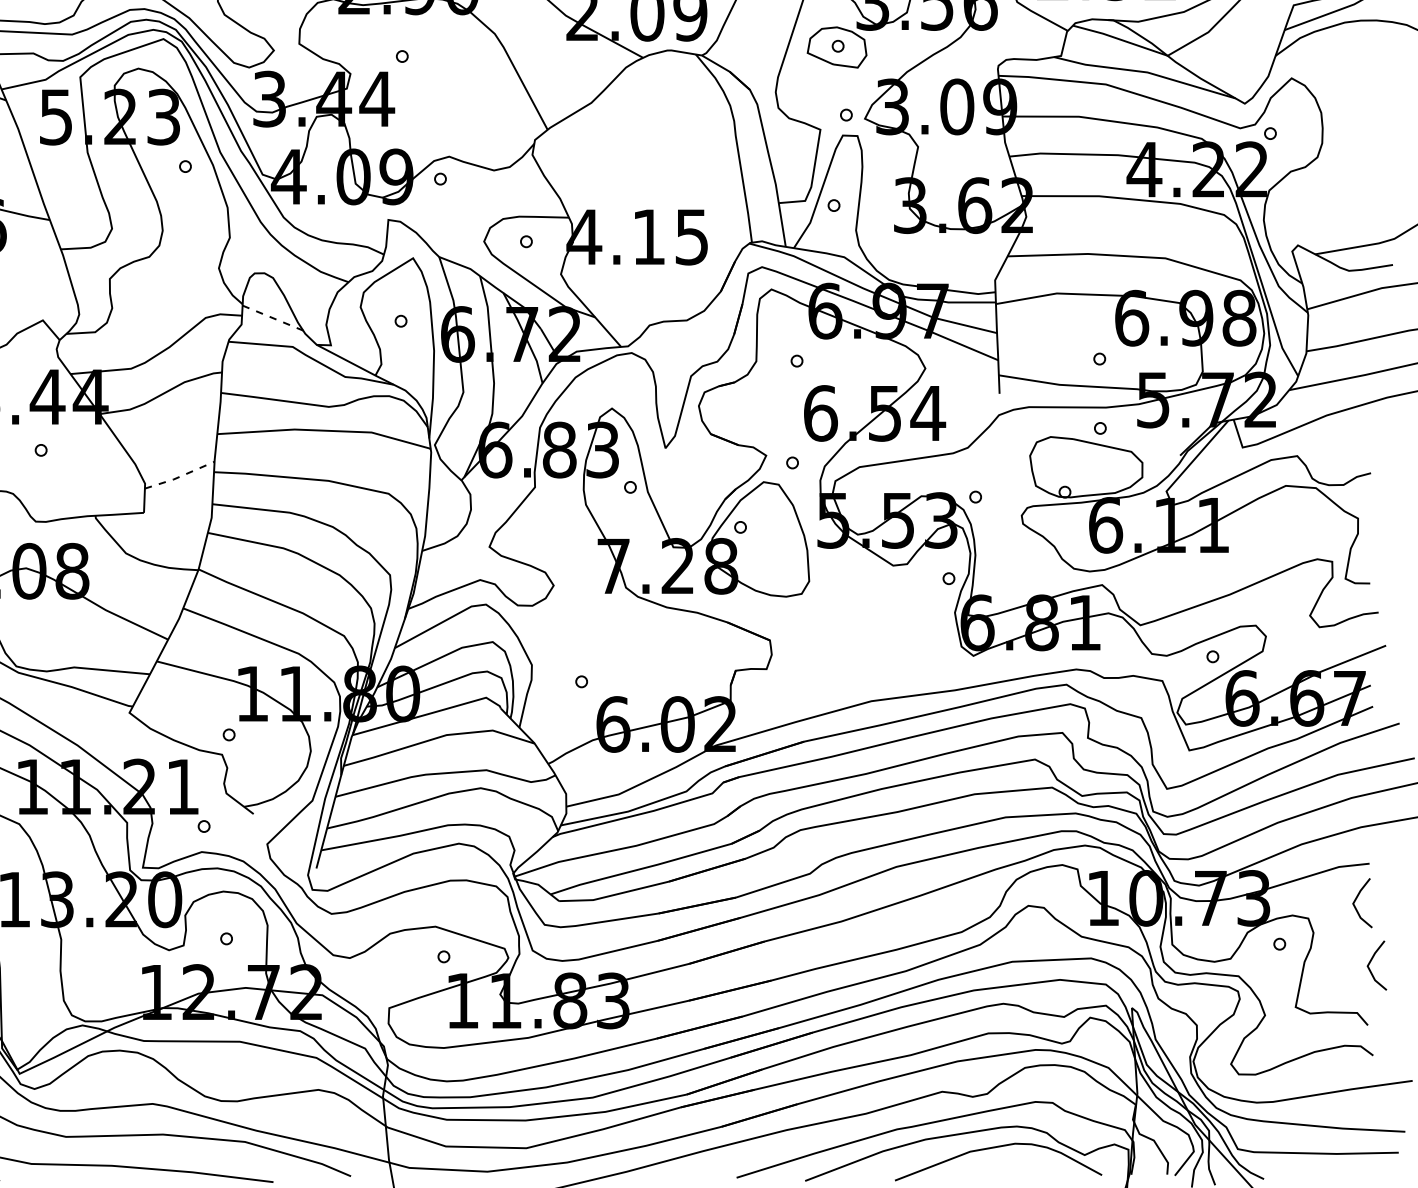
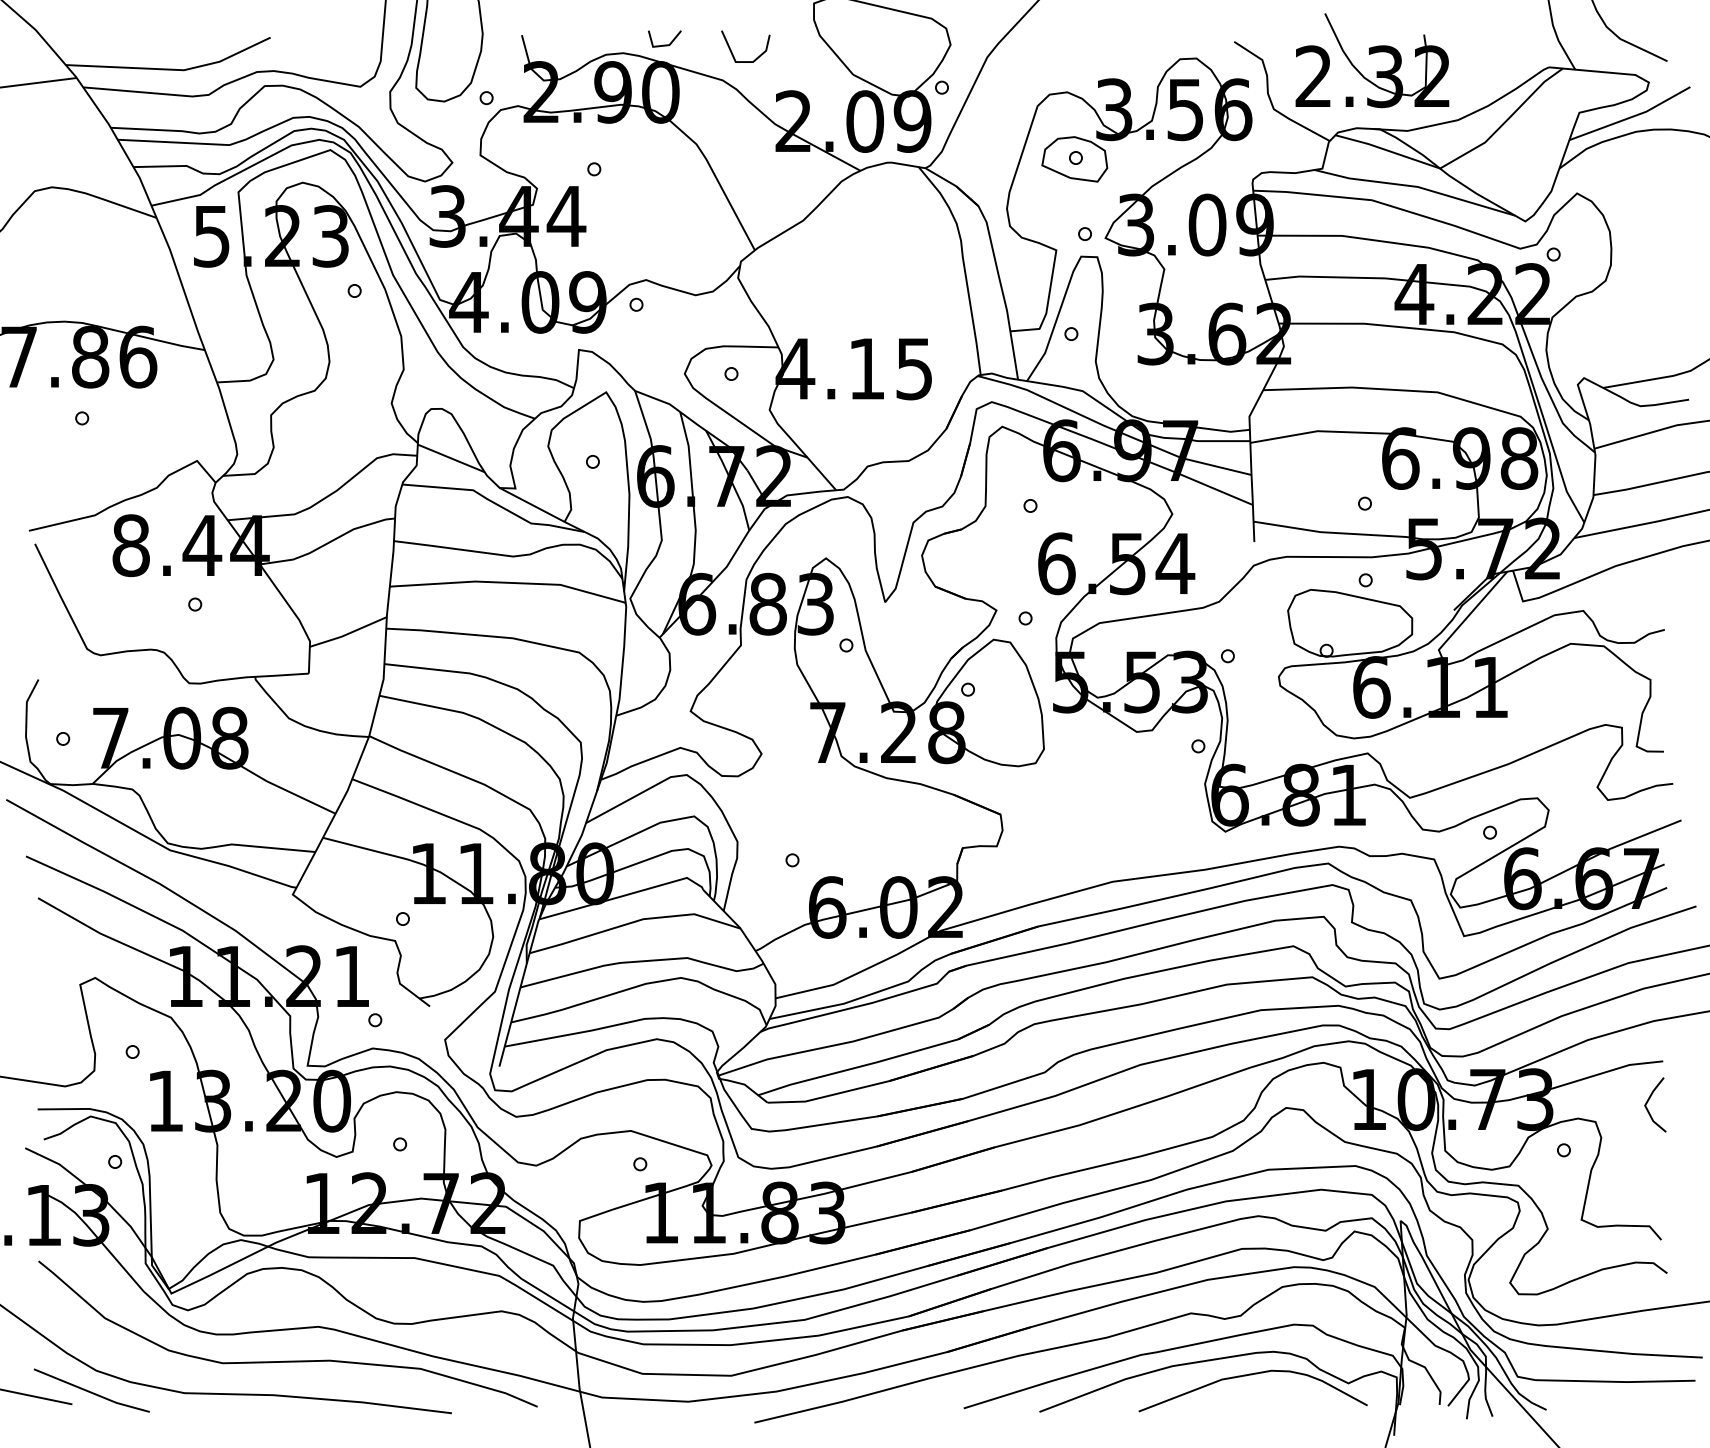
line: (273, 318) -> (451, 458), dashed -> solid
line: (180, 476) -> (349, 633), dashed -> solid
line: (1371, 961) -> (1665, 1169), removed

